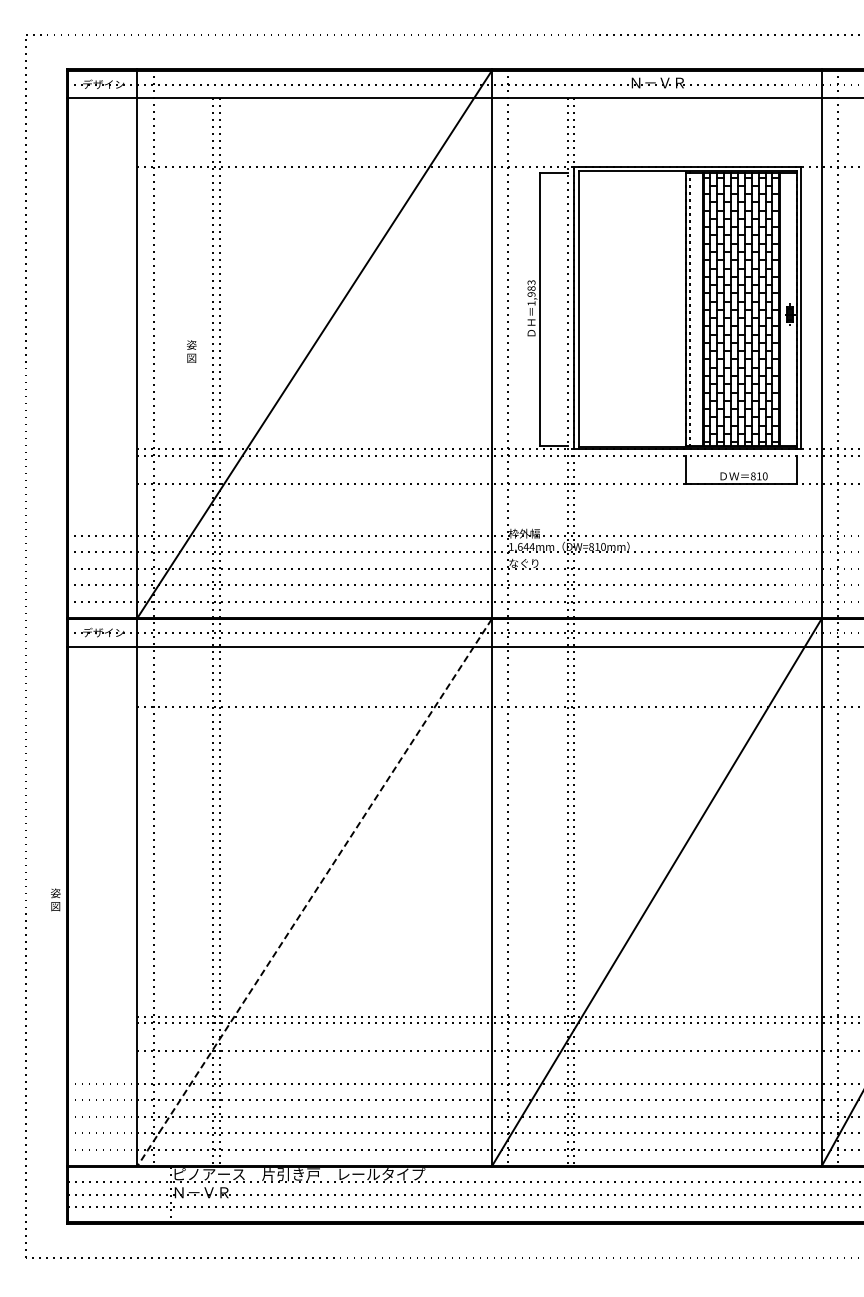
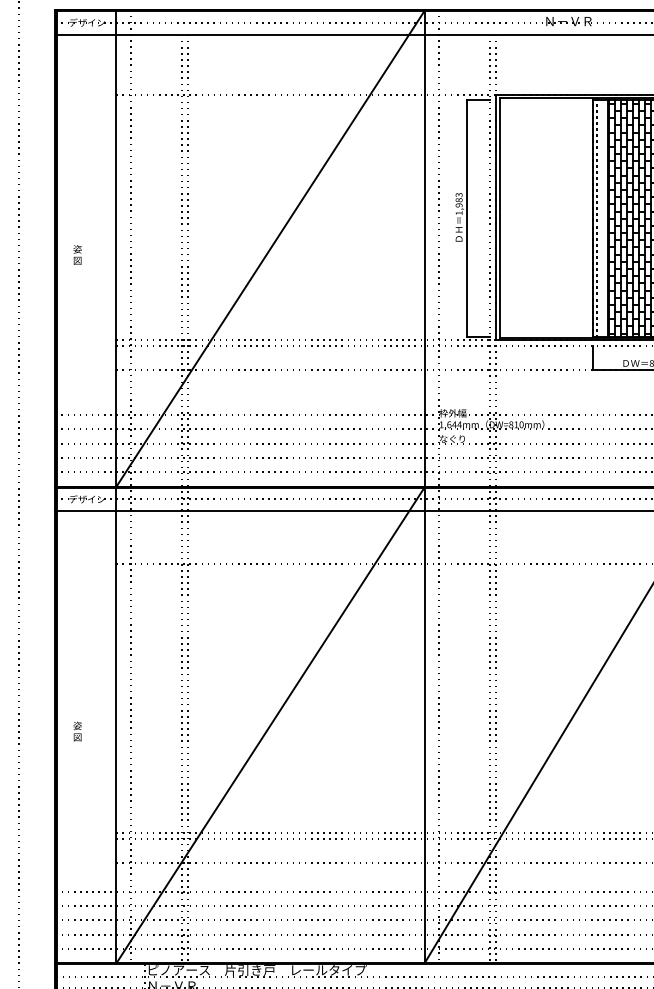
text: (191, 351) -> (77, 254), moved
line: (314, 893) -> (270, 726), dashed -> solid
text: (55, 899) -> (77, 731), moved

